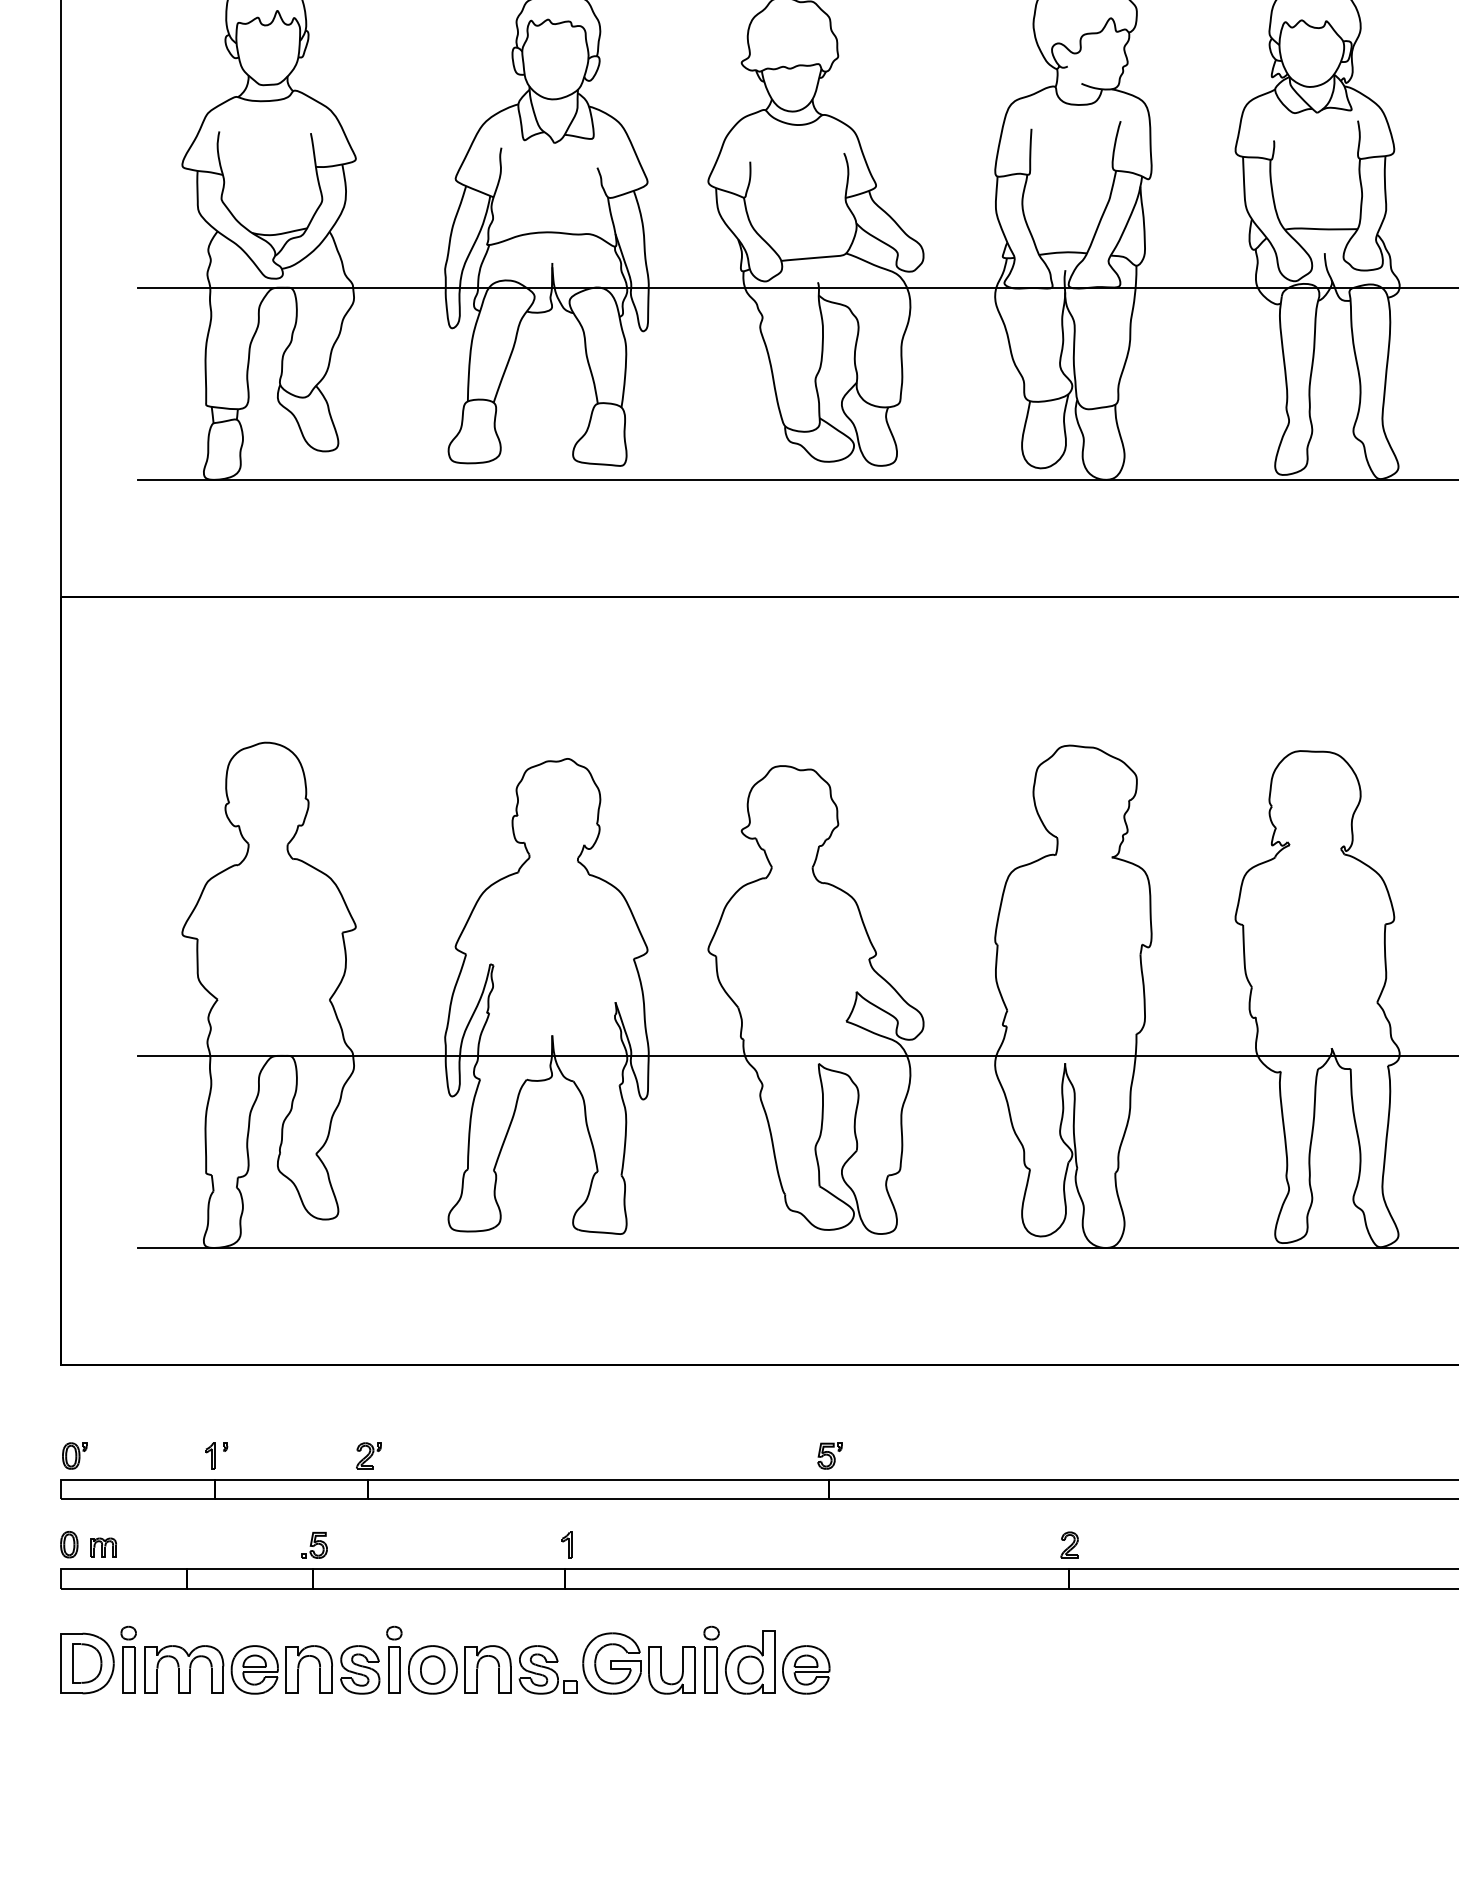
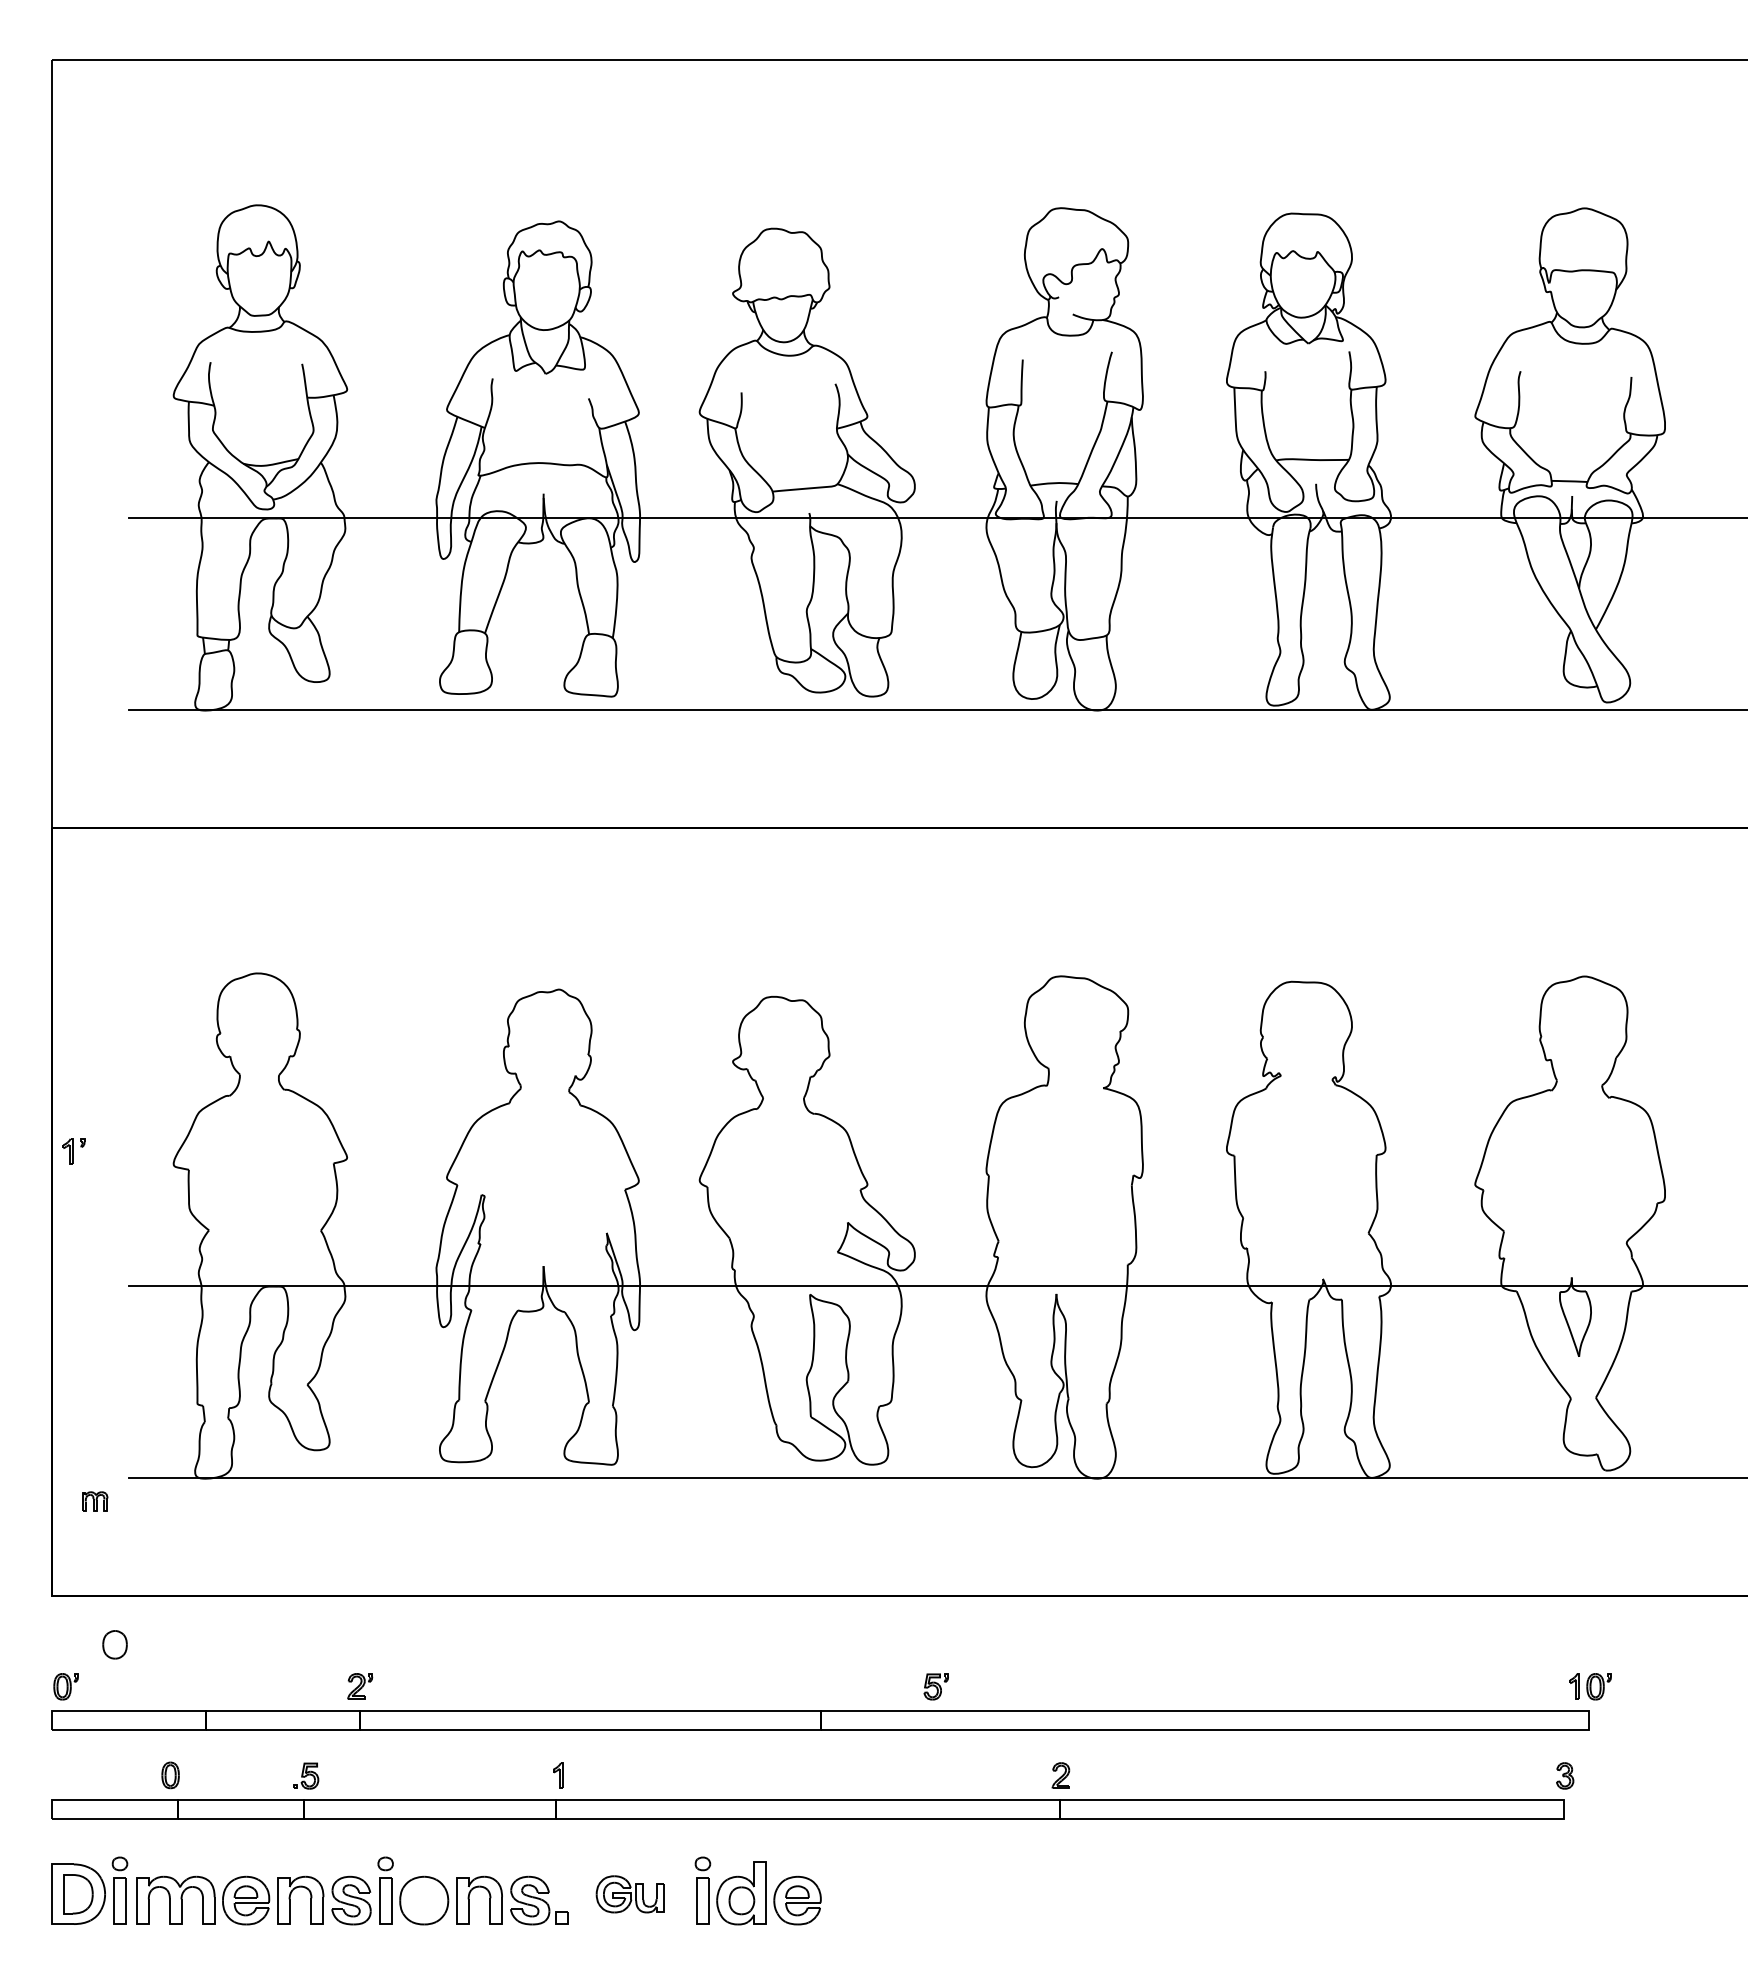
part: (216, 1455) -> (73, 1151), moved
part: (829, 1455) -> (935, 1686), moved
part: (69, 1544) -> (170, 1775), moved
part: (104, 1547) -> (95, 1501), moved
part: (638, 1663) -> (629, 1894), size x0.6
part: (432, 1669) -> (114, 1644), moved

